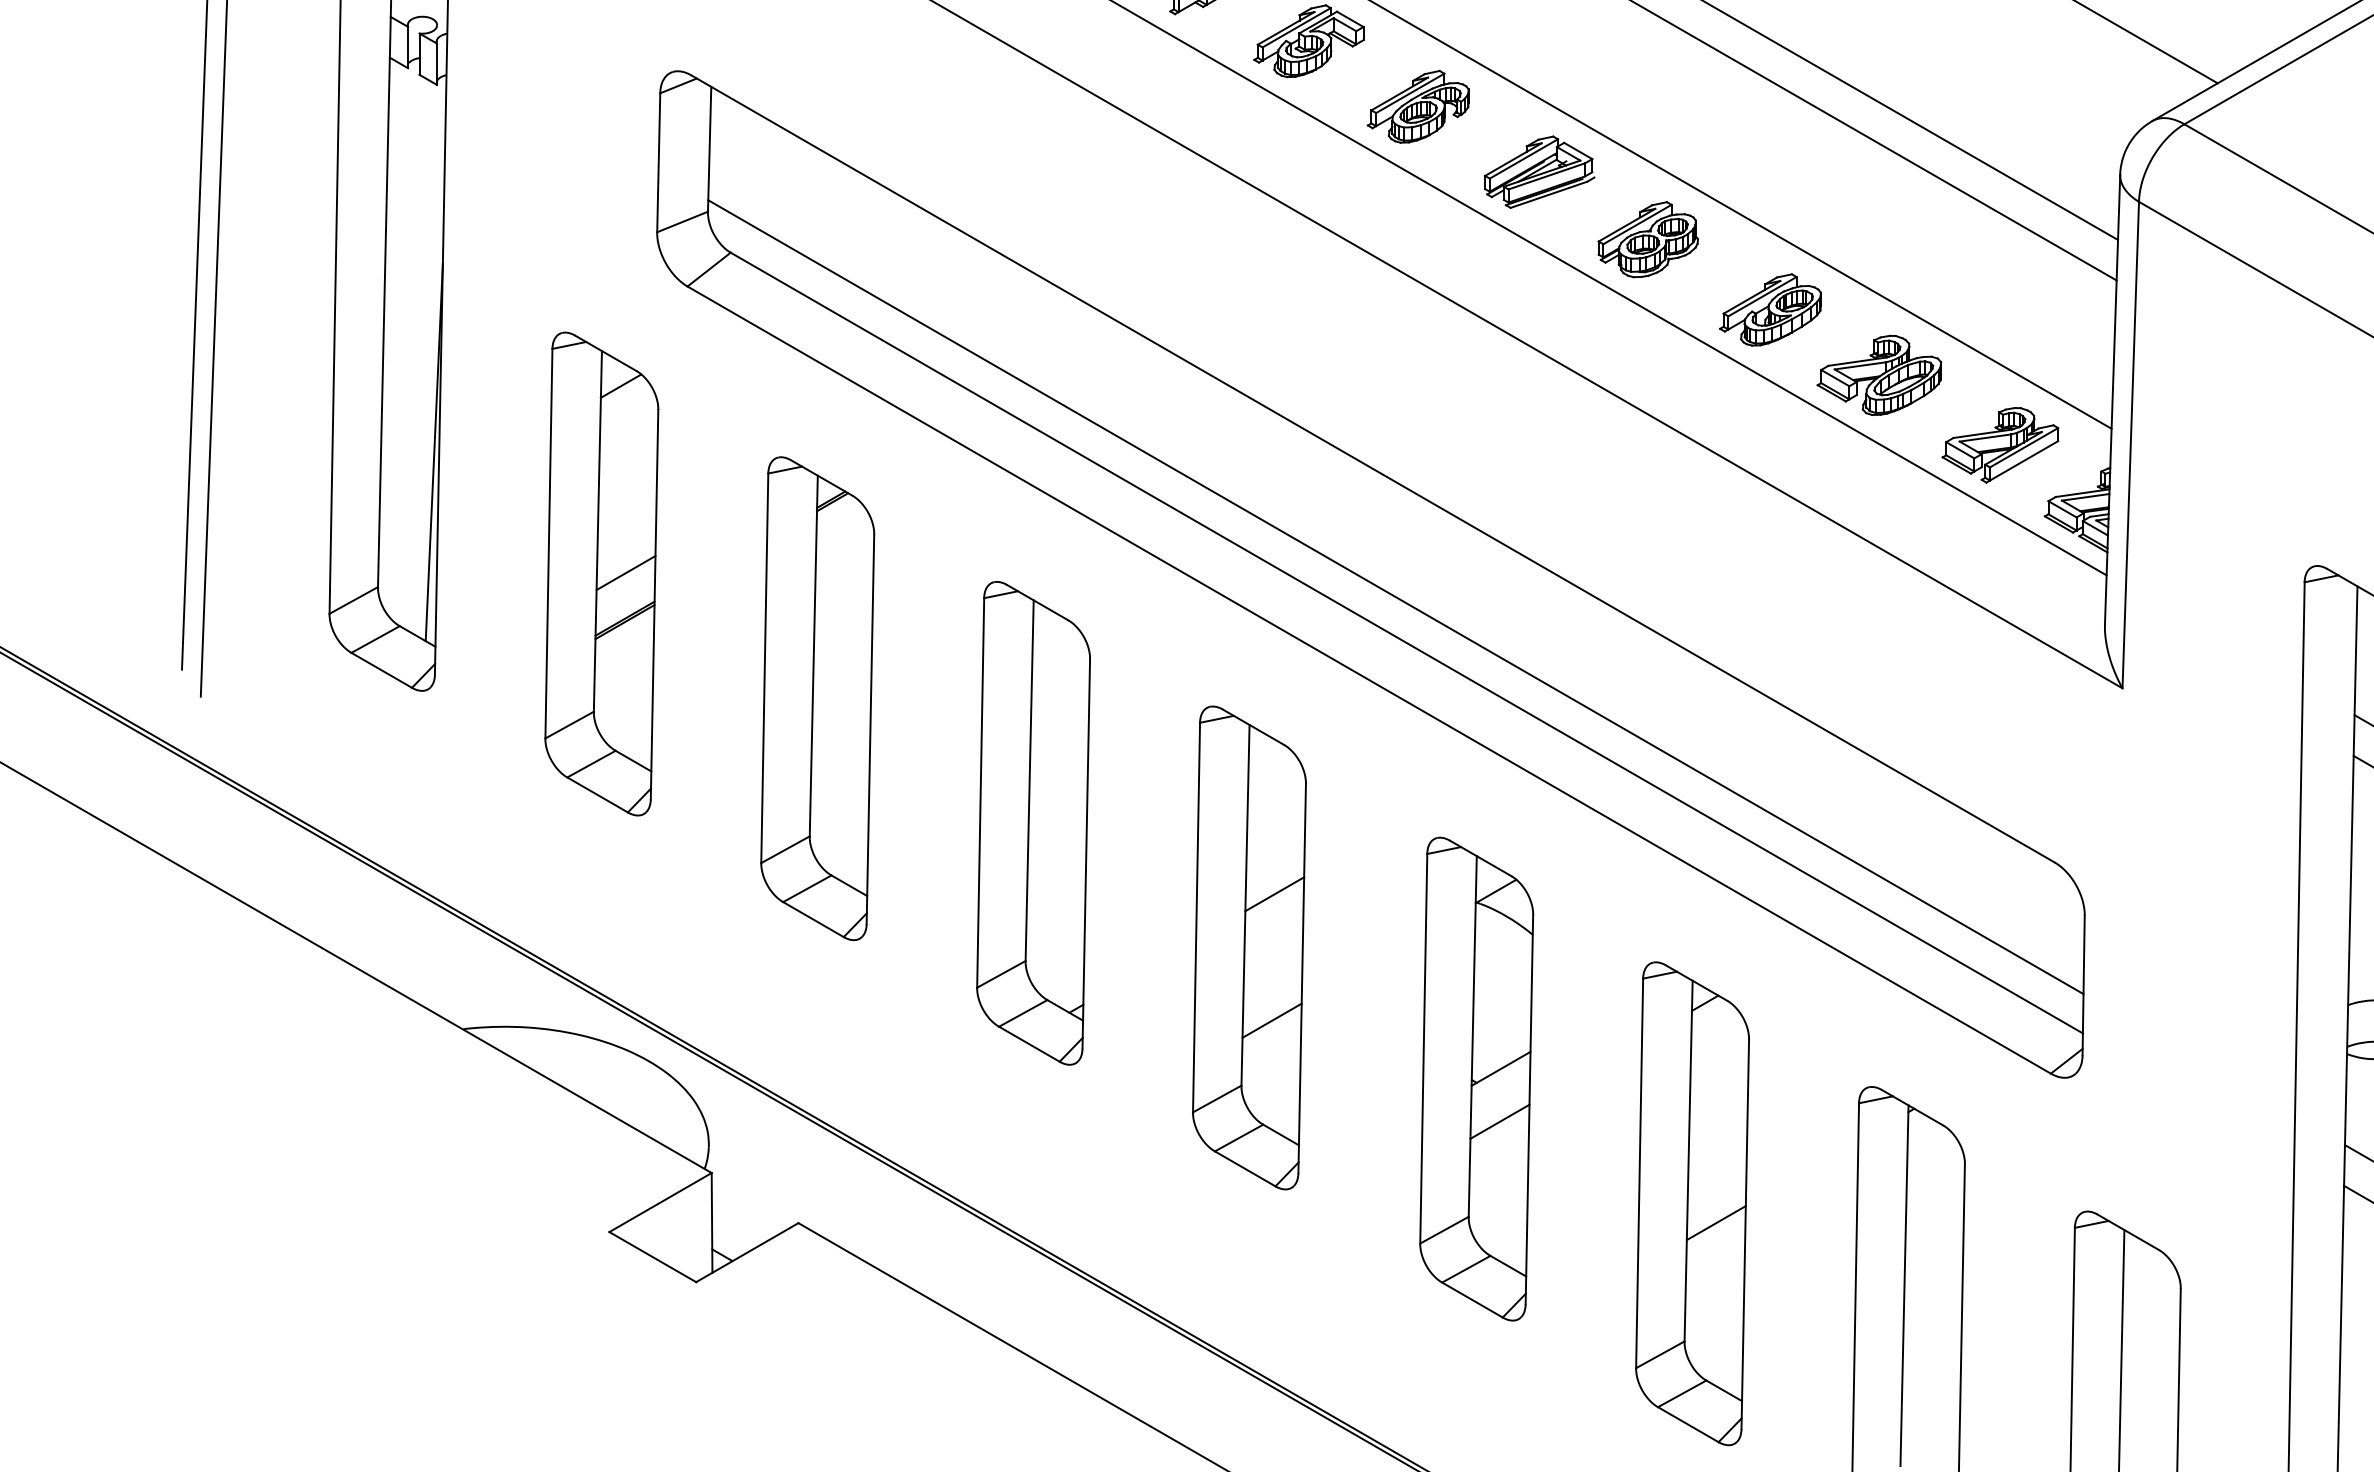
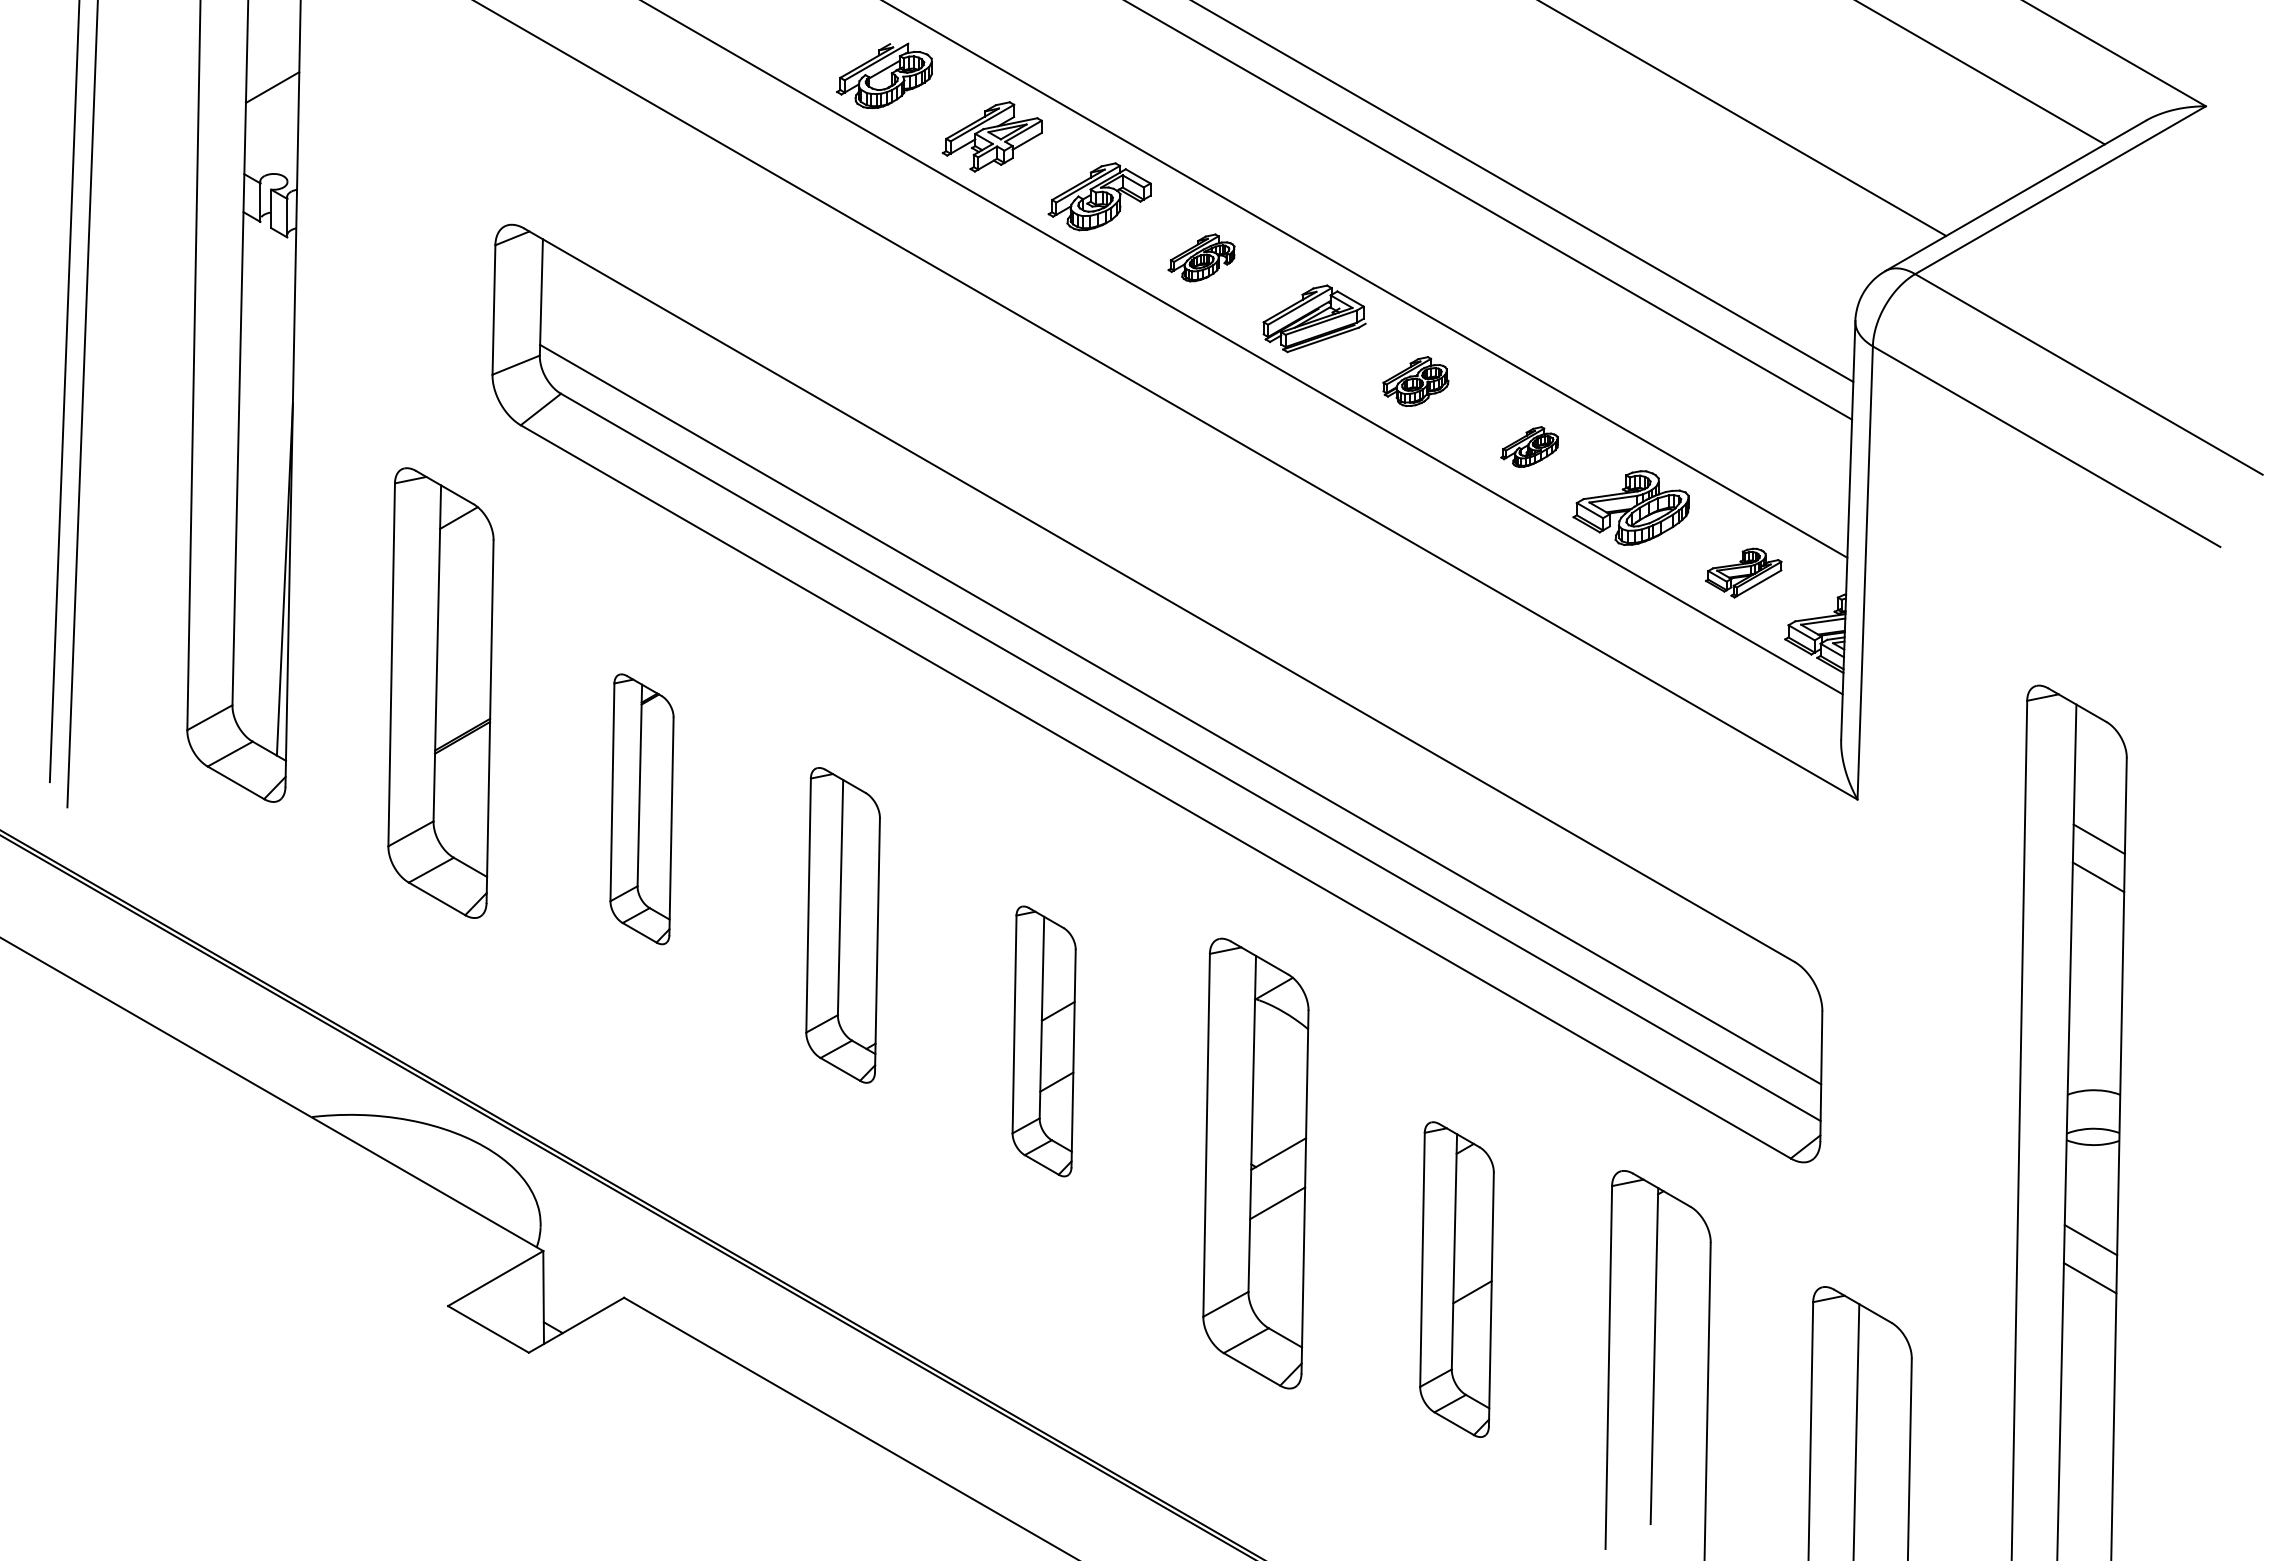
part: (1418, 106) -> (1201, 257), size x0.7
part: (1647, 239) -> (1415, 381), size x0.7
part: (1770, 309) -> (1529, 446), size x0.6
part: (2000, 444) -> (1743, 572), size x0.7
line: (626, 573) -> (463, 692), removed
part: (817, 698) -> (641, 809), size x0.6
part: (1032, 823) -> (842, 925), size x0.7
part: (1248, 948) -> (1043, 1041), size x0.6
part: (1692, 1203) -> (1456, 1279), size x0.7

